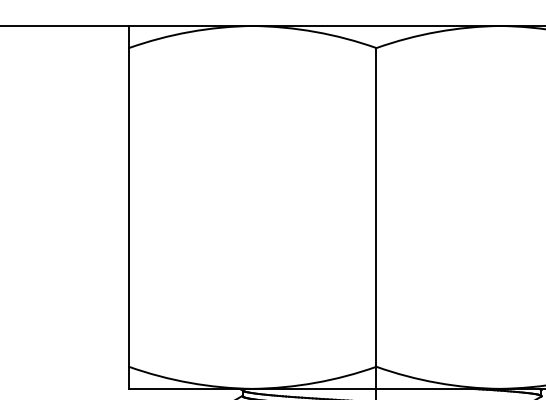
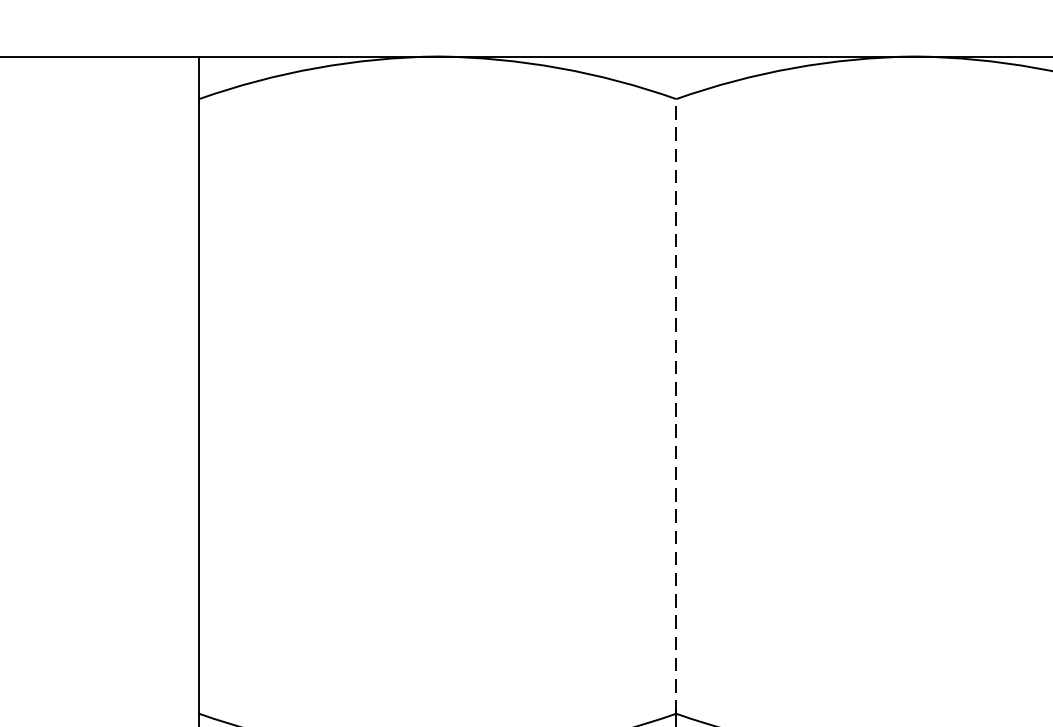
line: (376, 206) -> (676, 404), solid -> dashed

